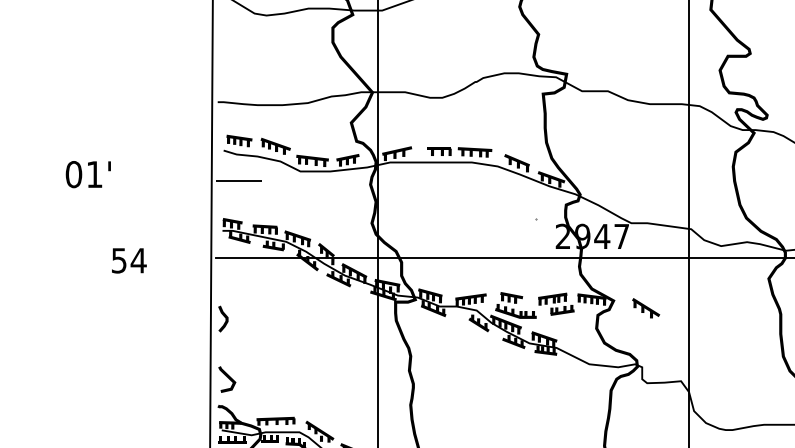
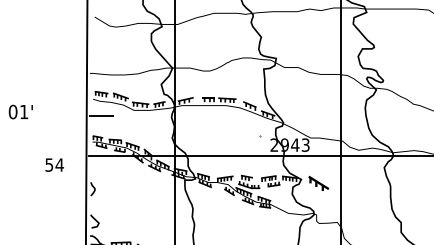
text: (621, 235) -> (305, 144), 2947 -> 2943
text: (128, 259) -> (54, 164), moved
part: (645, 308) -> (318, 183), size x1.4

